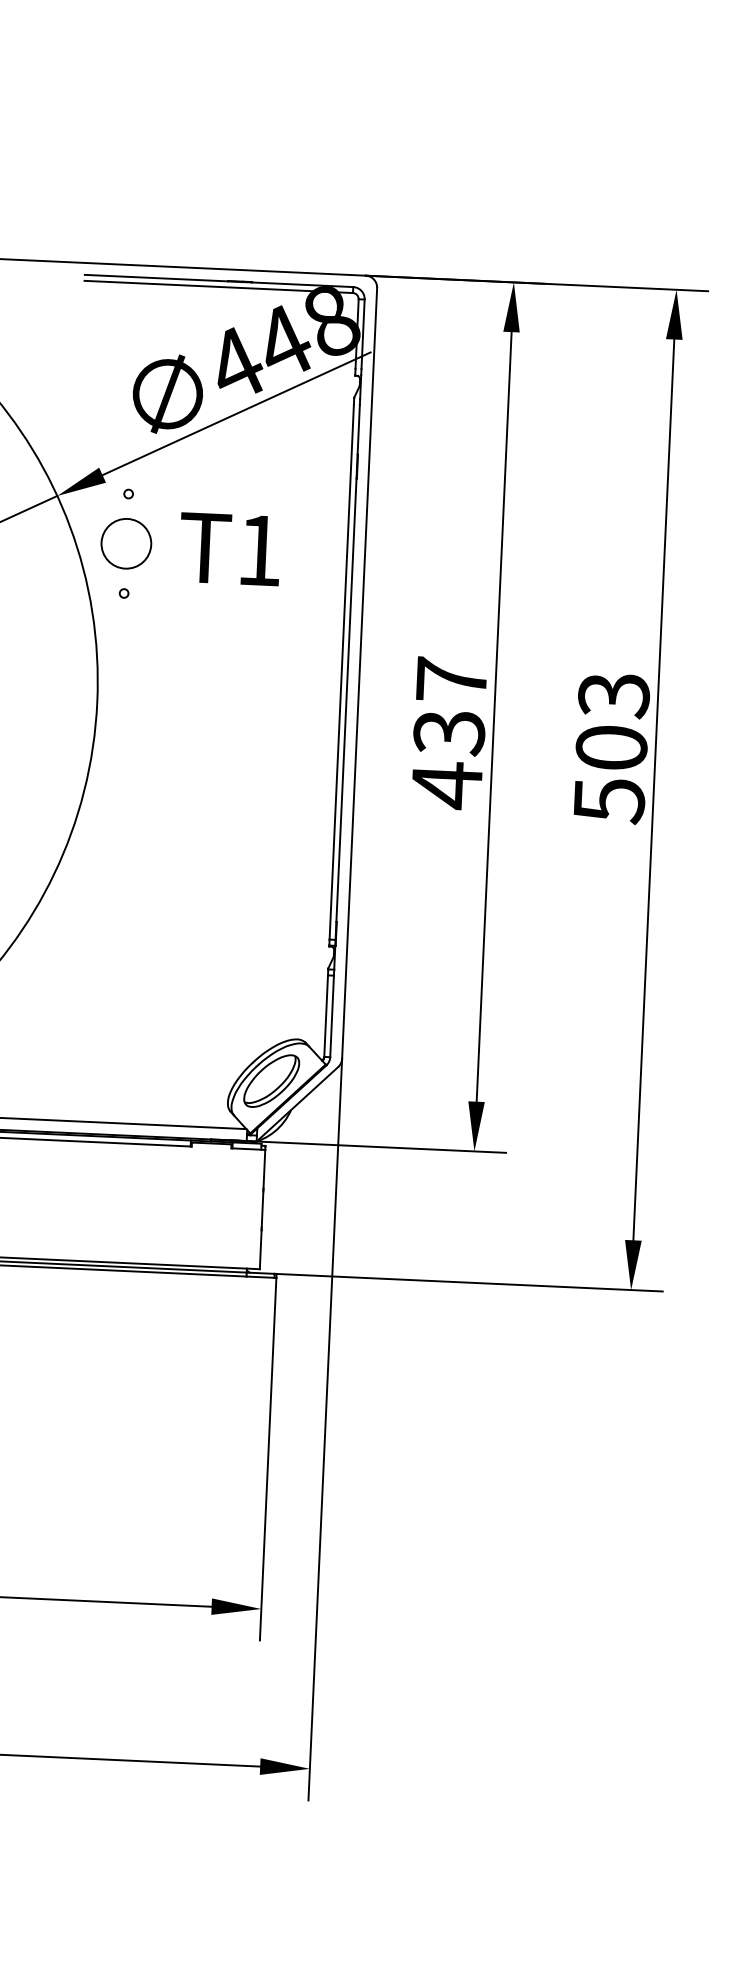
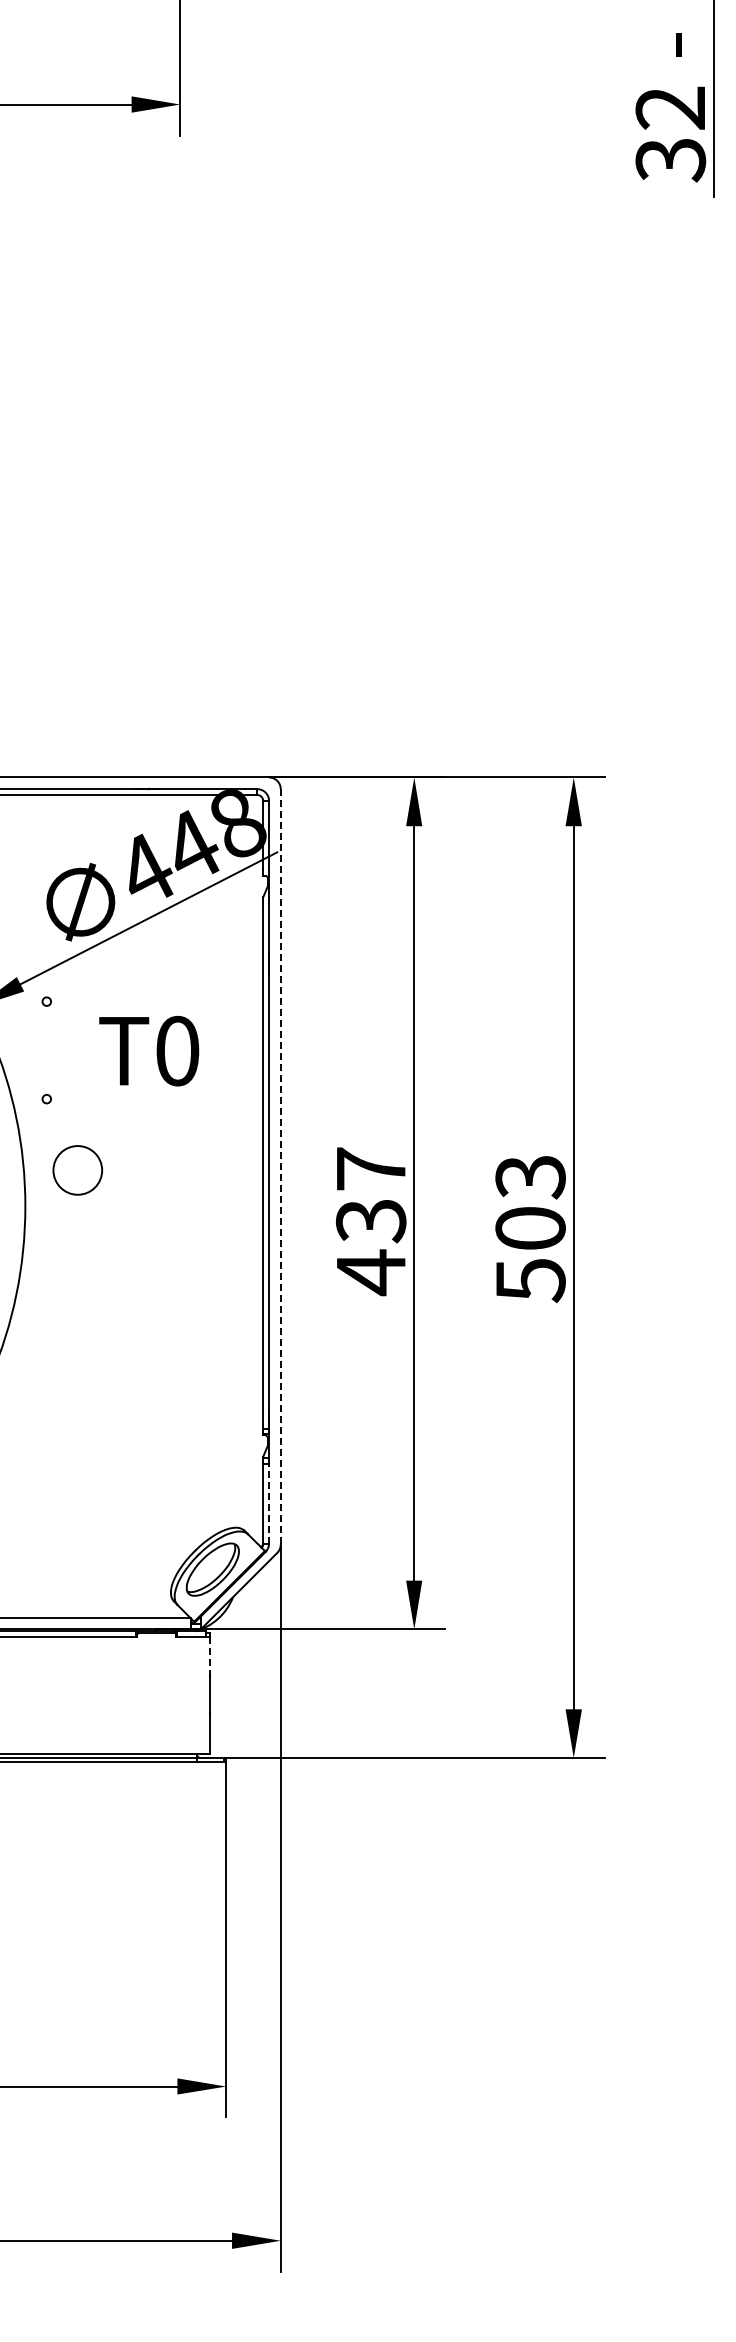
circle: (126, 543) -> (77, 1170), moved
text: (259, 549) -> (177, 1050), T1 -> T0
line: (359, 673) -> (280, 1166), solid -> dashed
line: (332, 1016) -> (269, 1503), solid -> dashed
line: (264, 1169) -> (209, 1656), solid -> dashed

